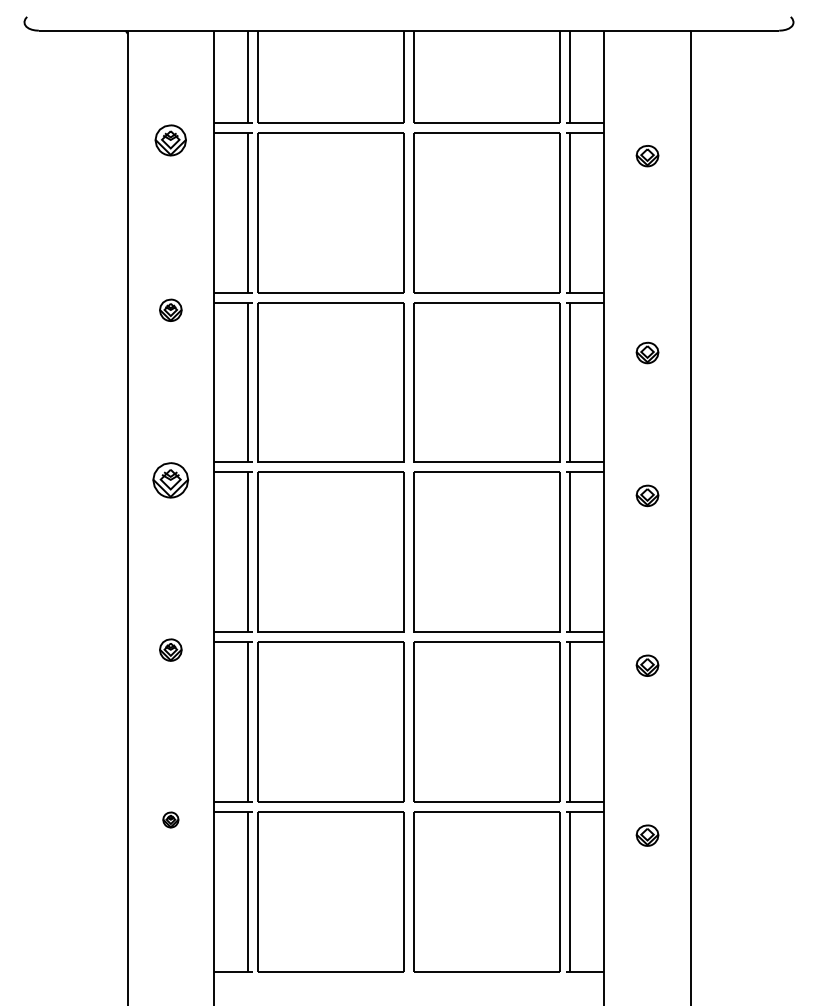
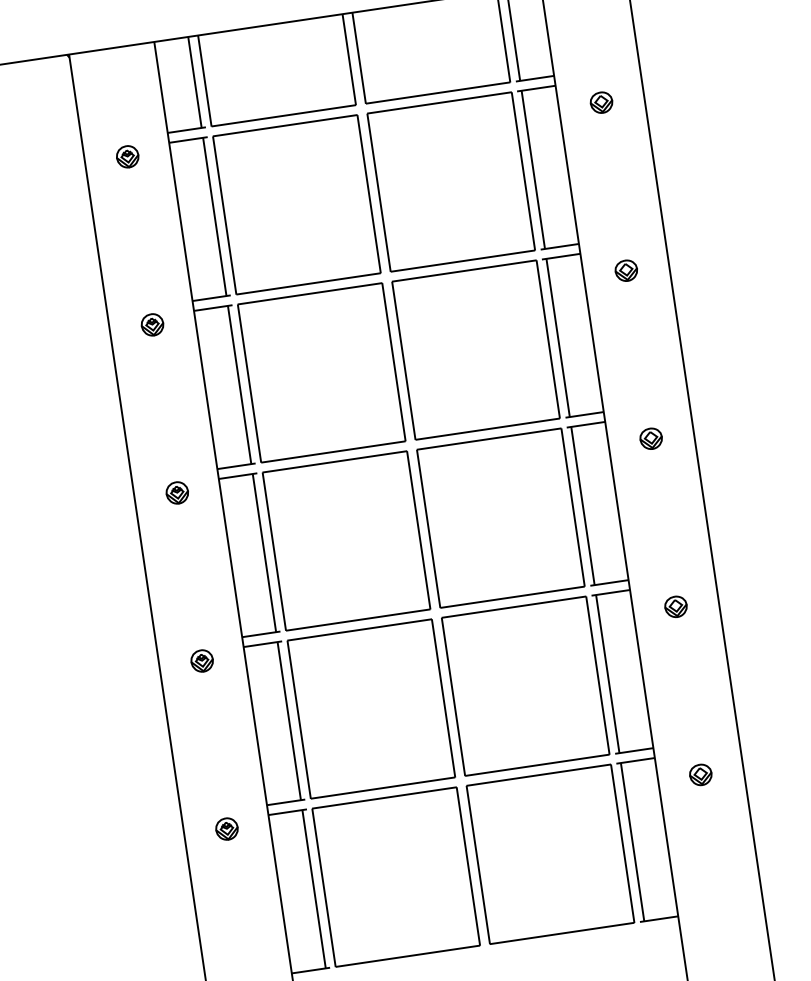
part: (170, 140) -> (127, 156), size x0.71
part: (647, 352) -> (626, 270), moved
part: (170, 479) -> (176, 492), size x0.62
part: (170, 819) -> (226, 828), size x1.43

